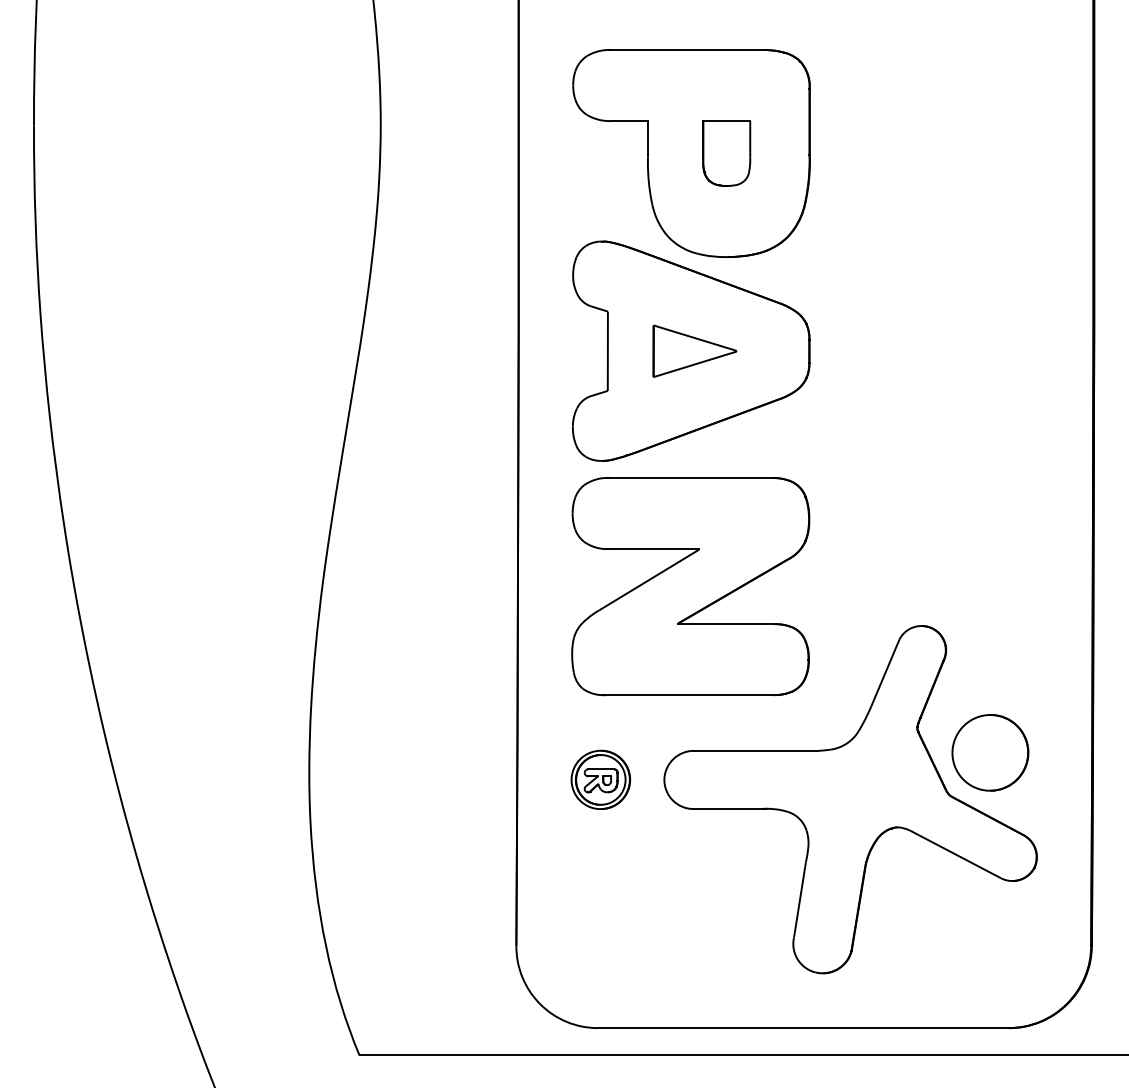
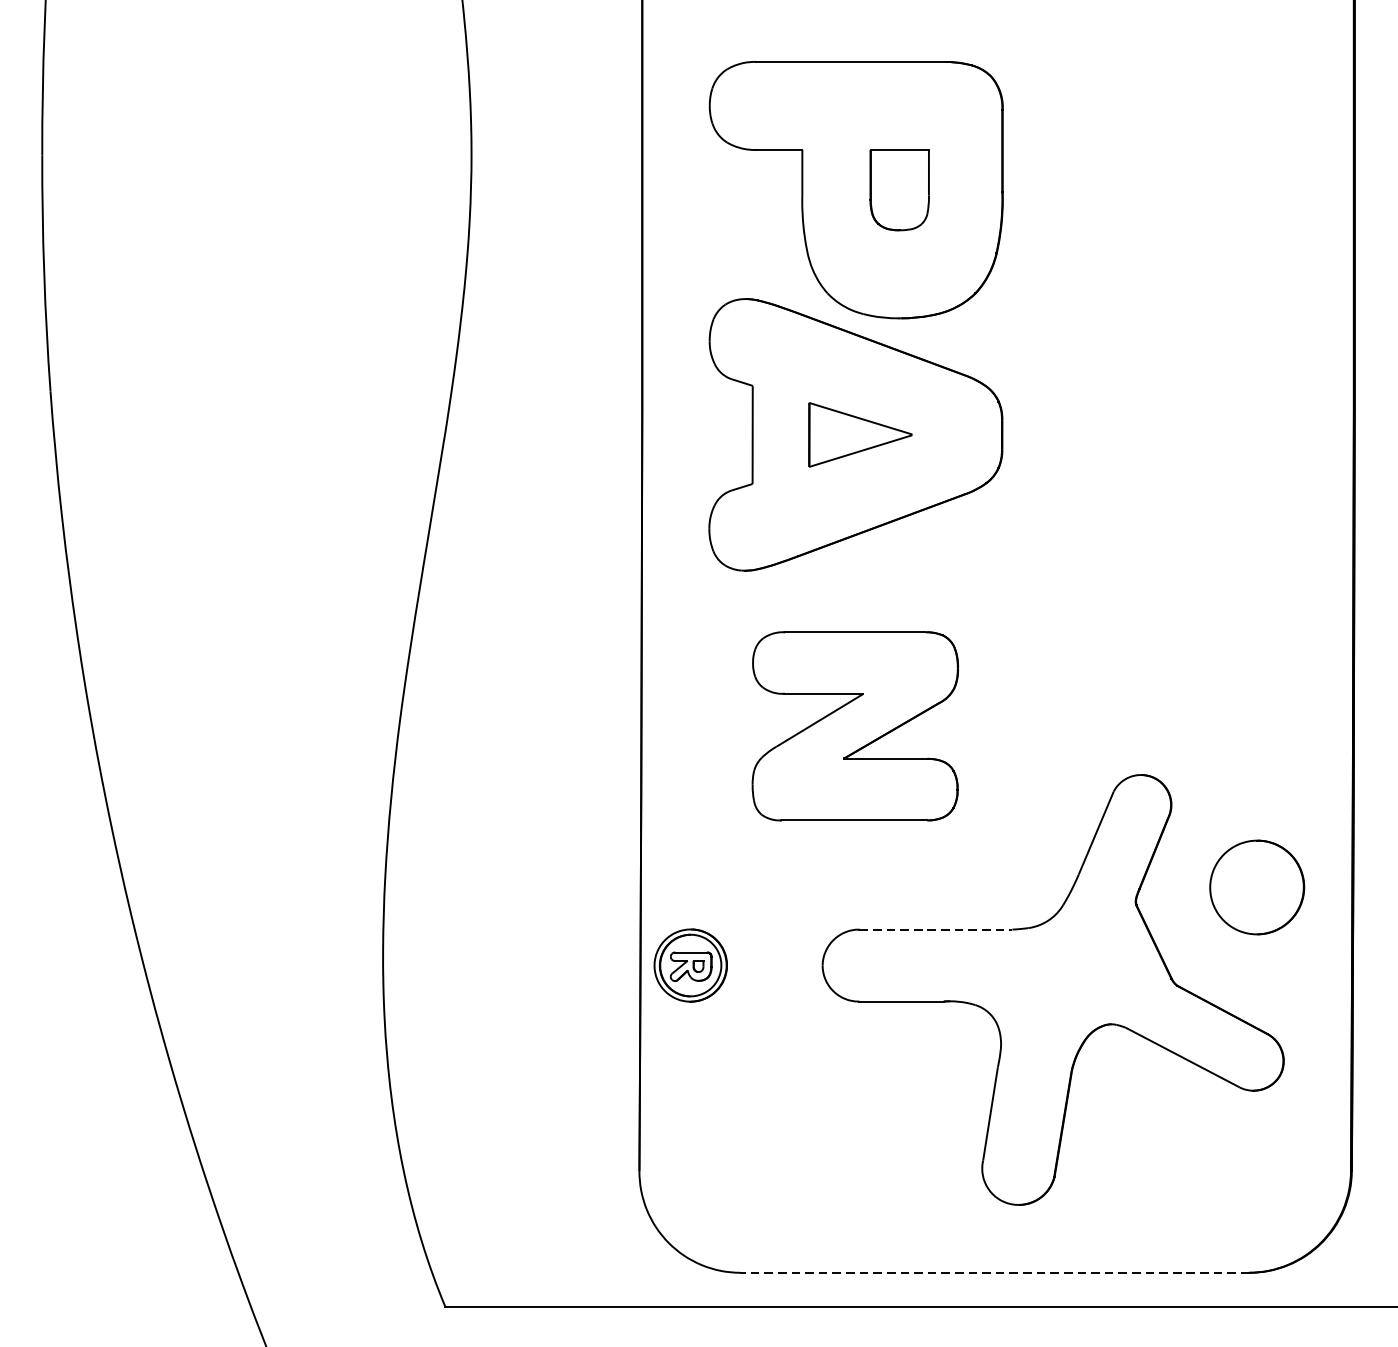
part: (690, 586) -> (854, 726), size x0.7
line: (755, 750) -> (935, 929), solid -> dashed
part: (990, 752) -> (1257, 887), moved
part: (600, 779) -> (690, 965), moved
line: (803, 1028) -> (994, 1273), solid -> dashed

